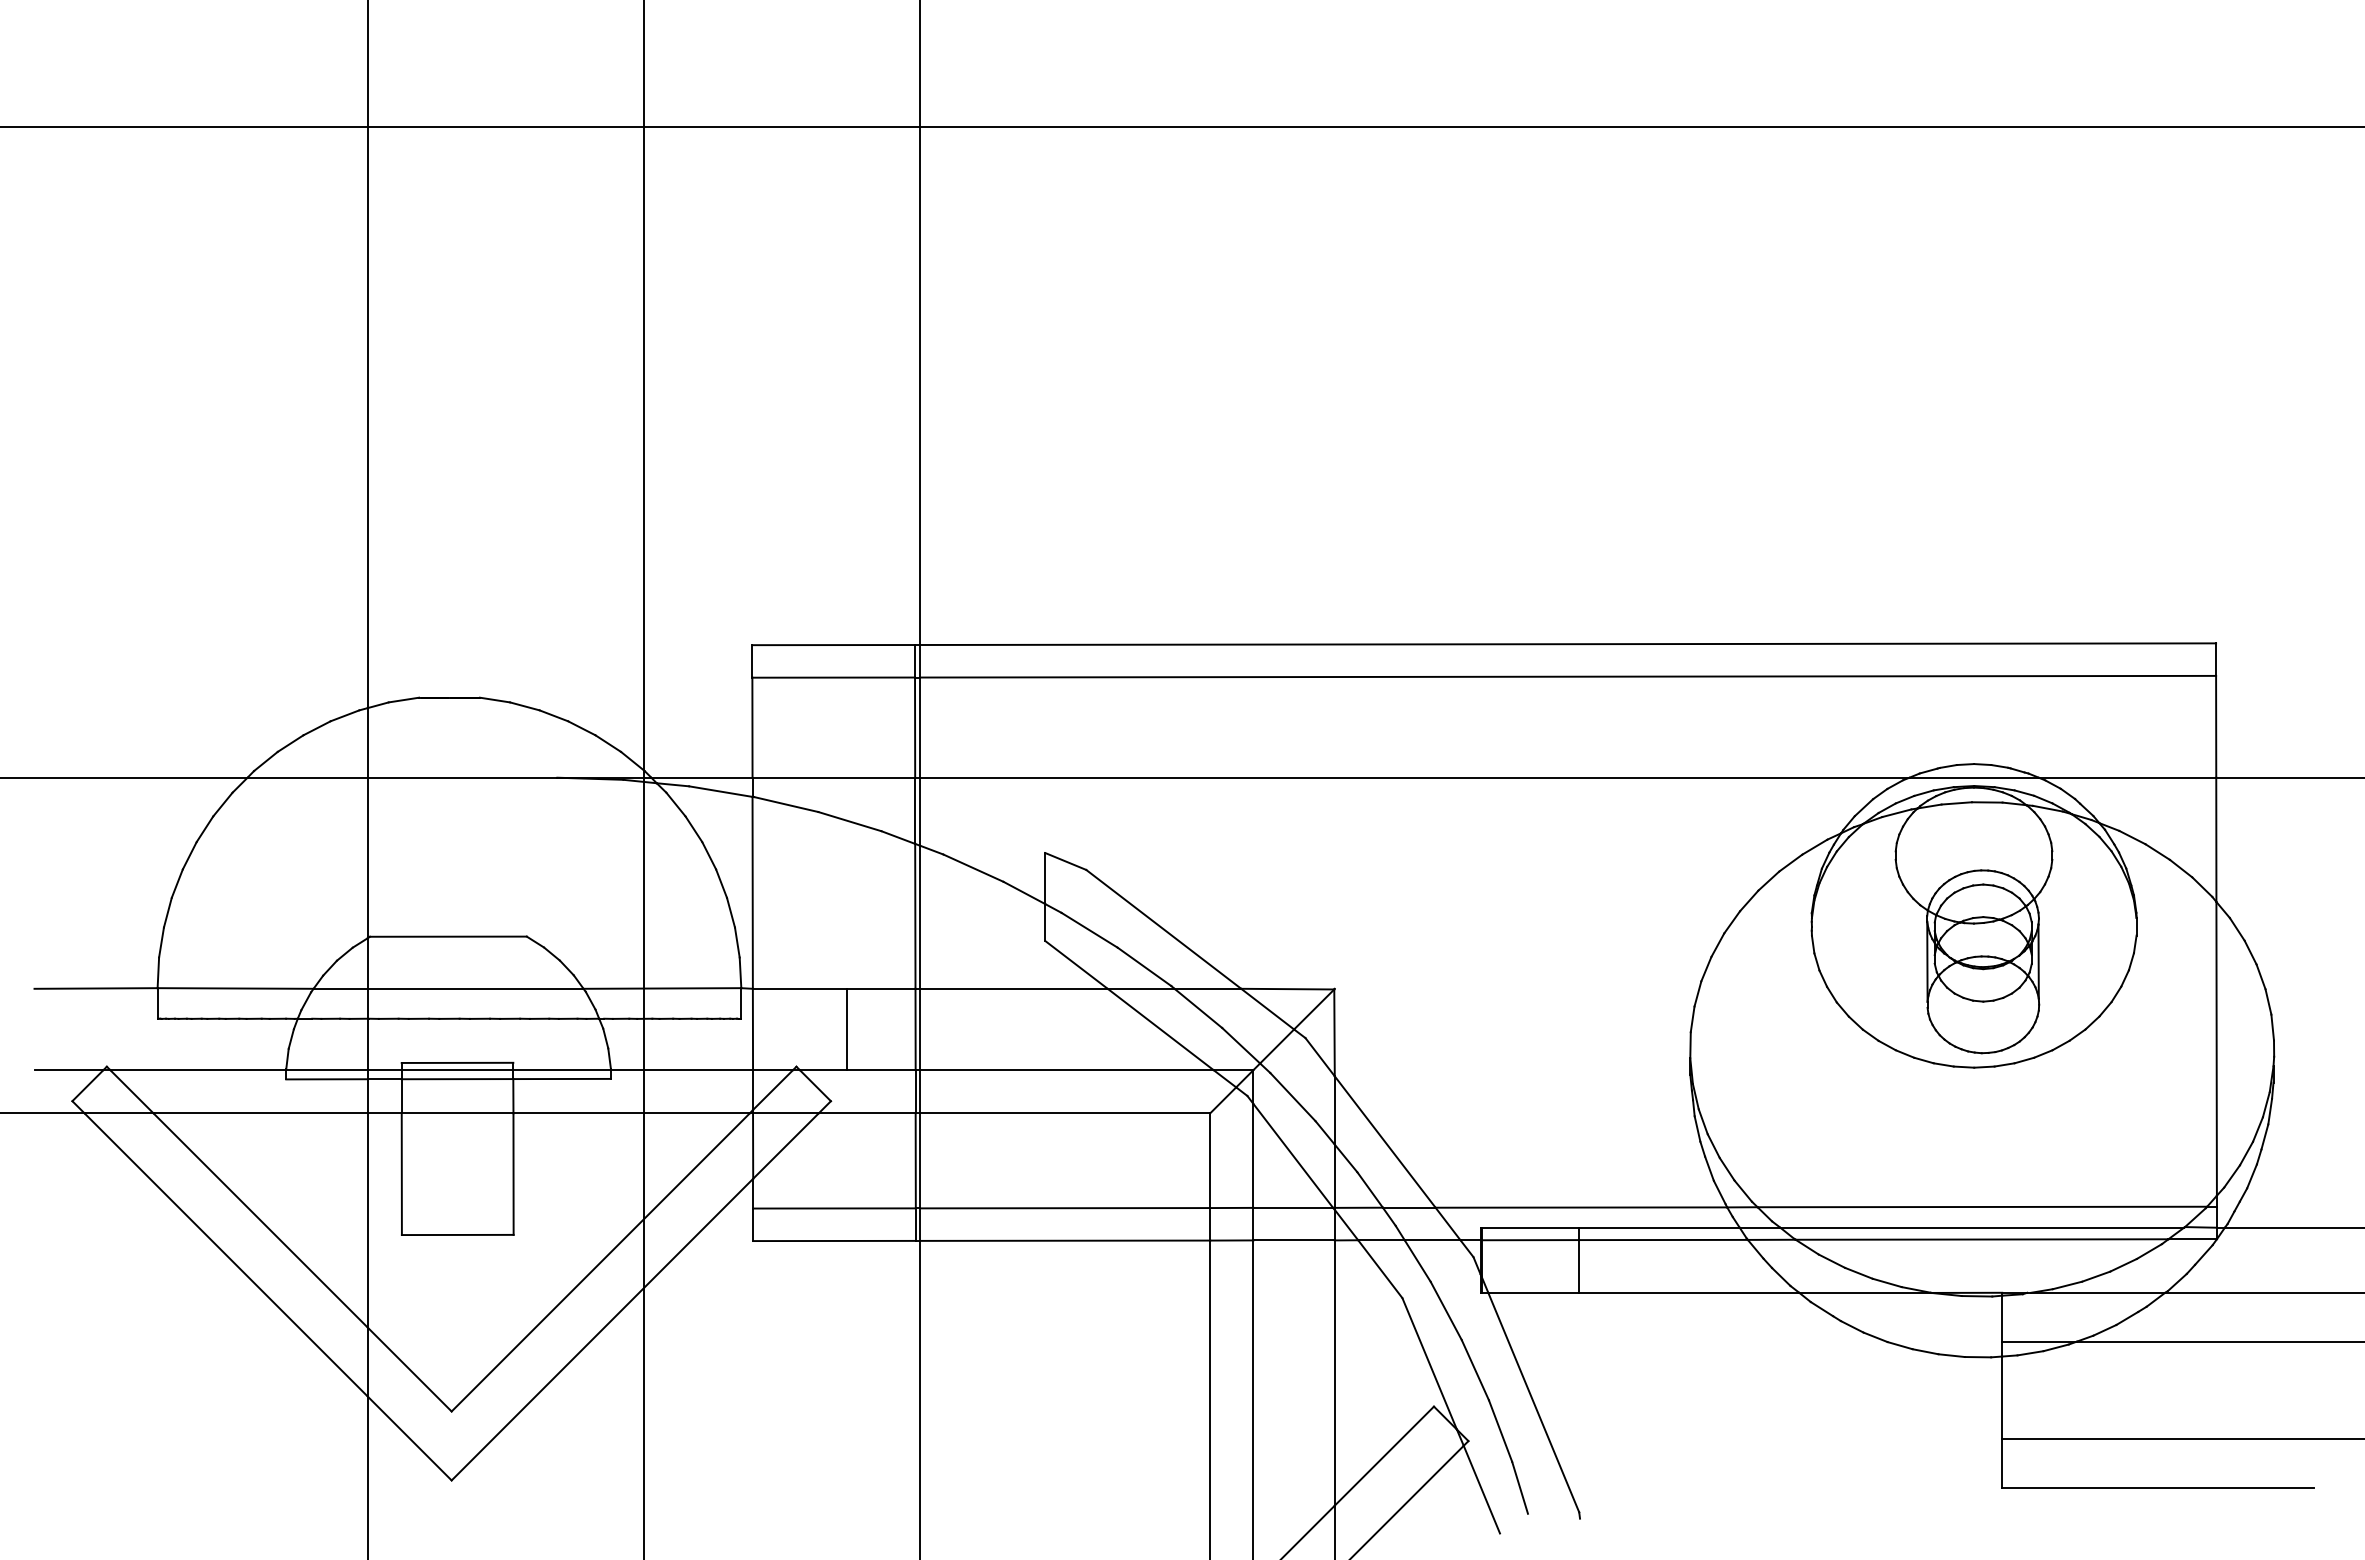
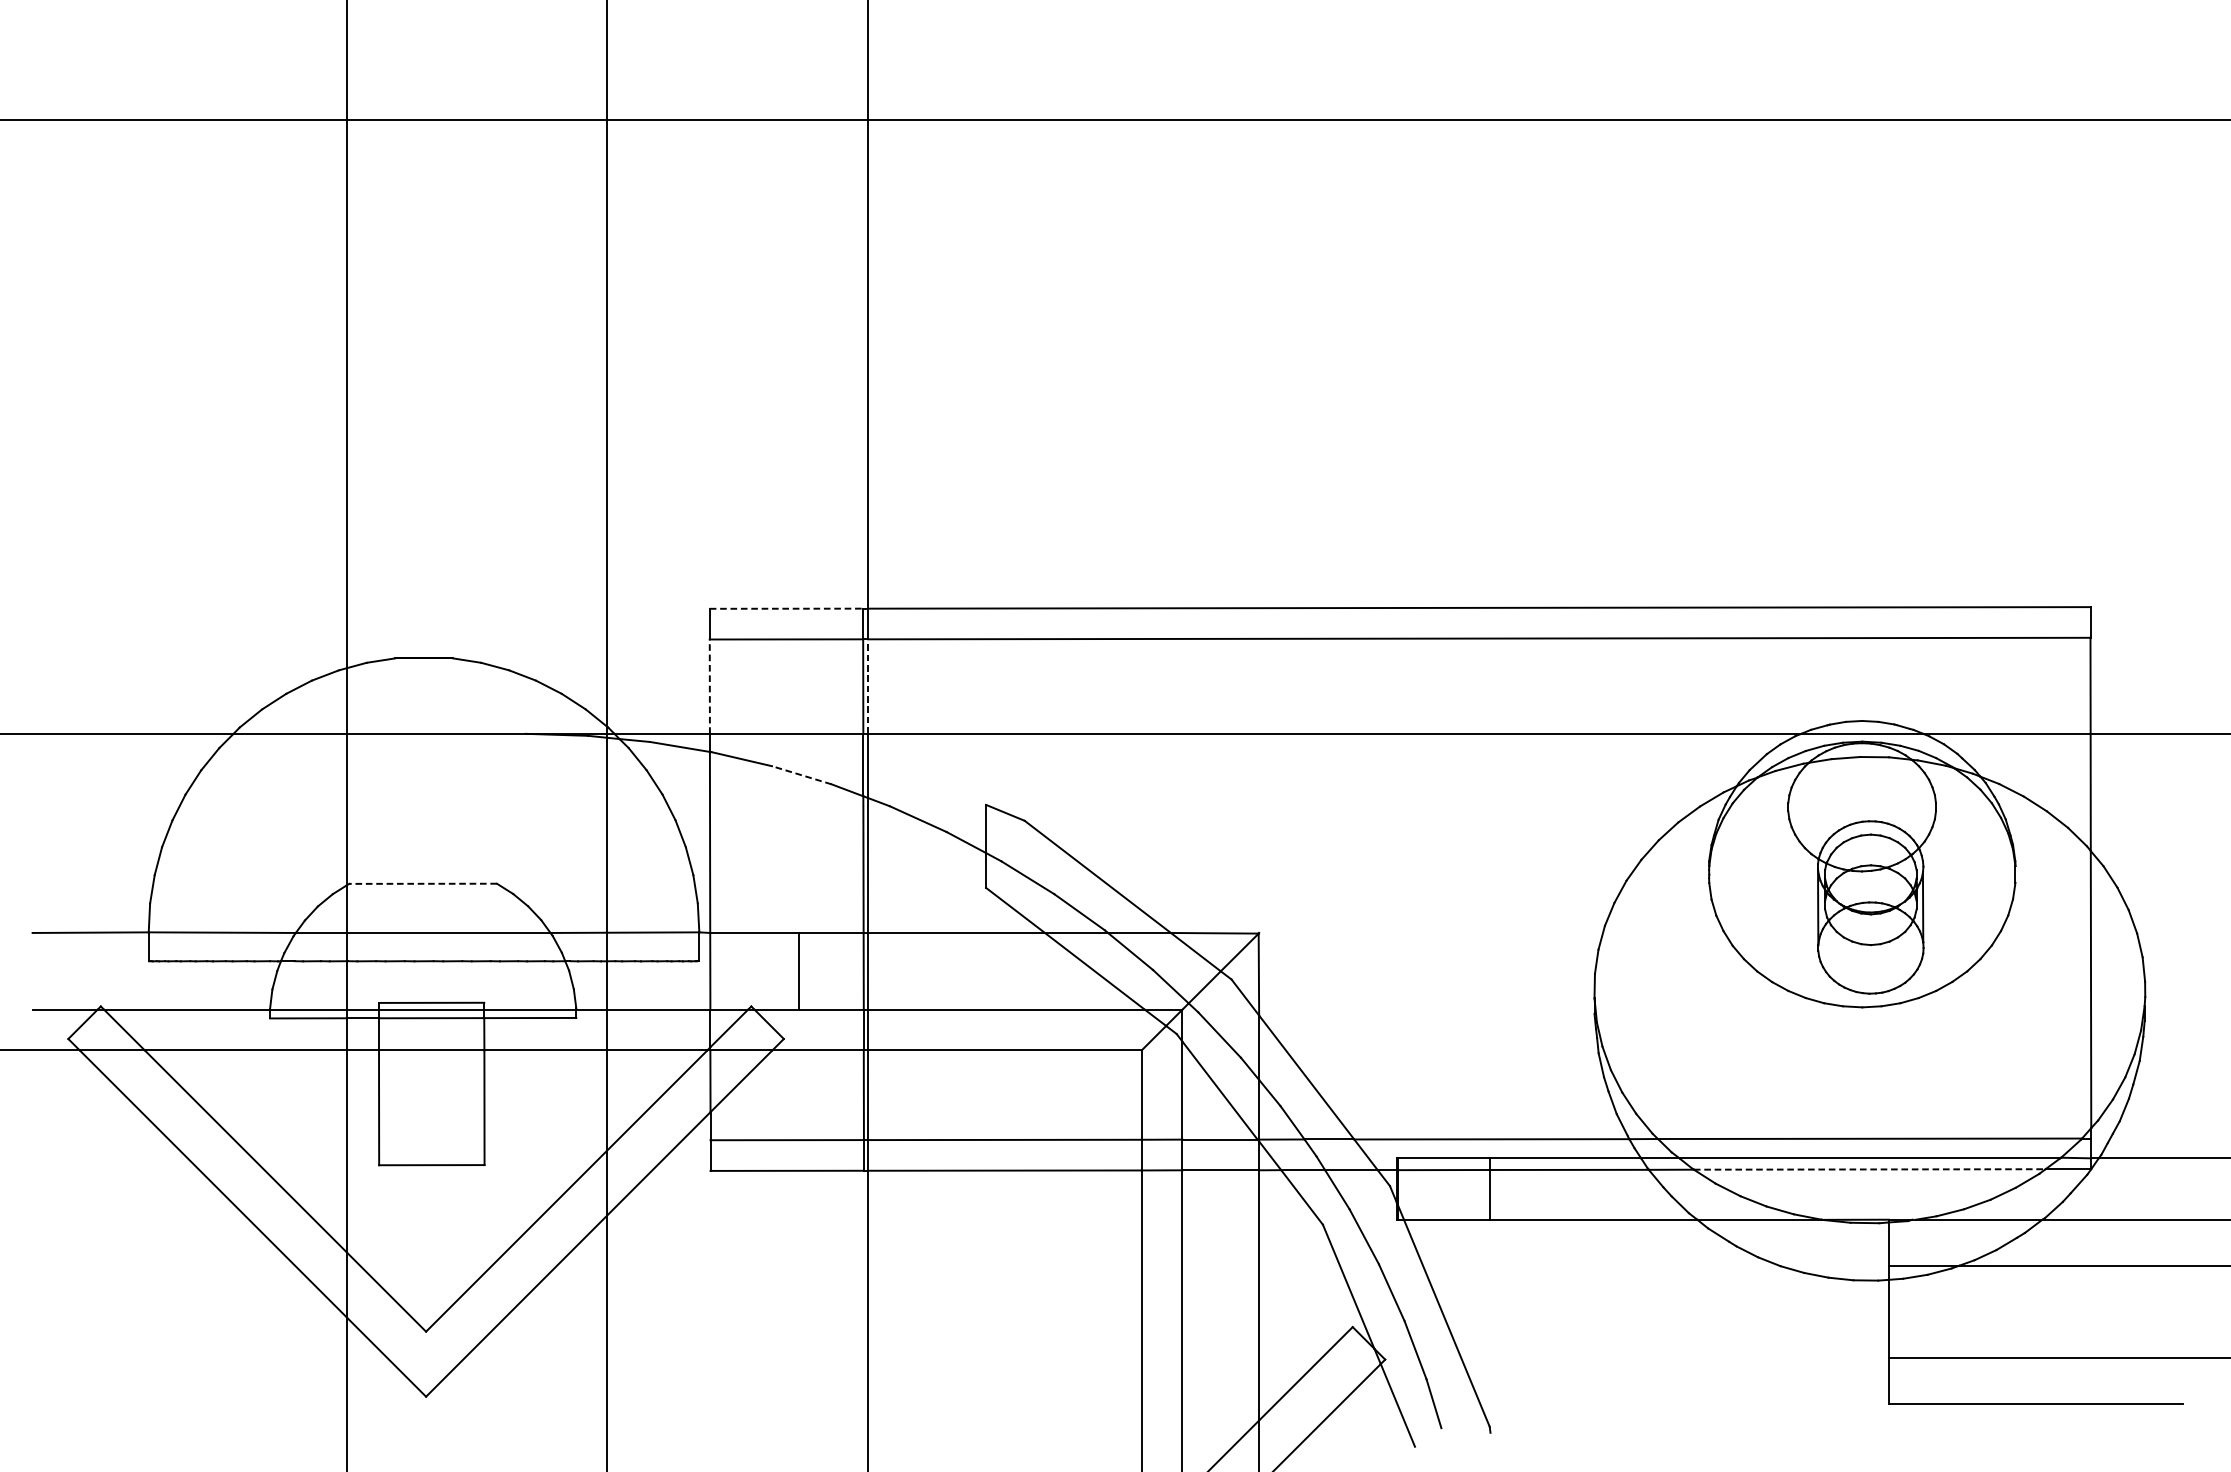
line: (834, 645) -> (787, 609), solid -> dashed
line: (752, 727) -> (709, 686), solid -> dashed
line: (920, 727) -> (868, 686), solid -> dashed
line: (849, 821) -> (801, 775), solid -> dashed
line: (447, 936) -> (422, 883), solid -> dashed
line: (1982, 1239) -> (1870, 1169), solid -> dashed

